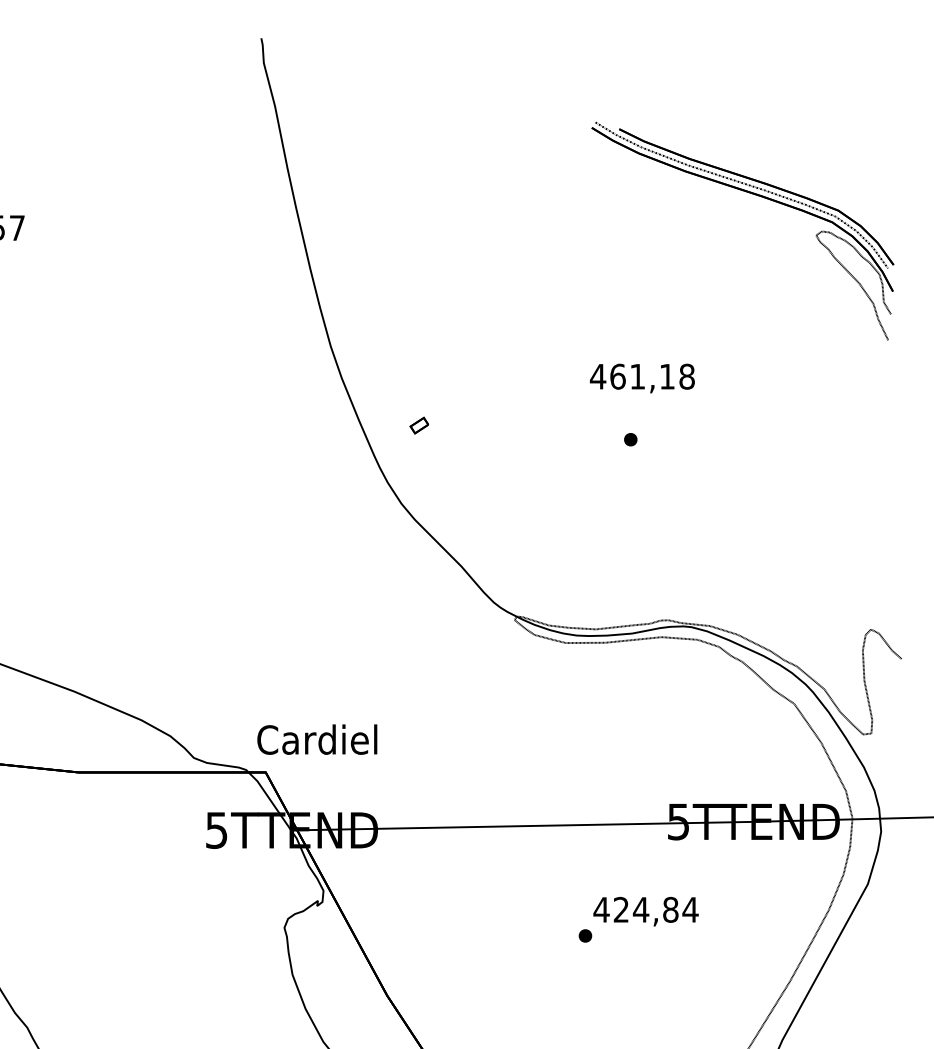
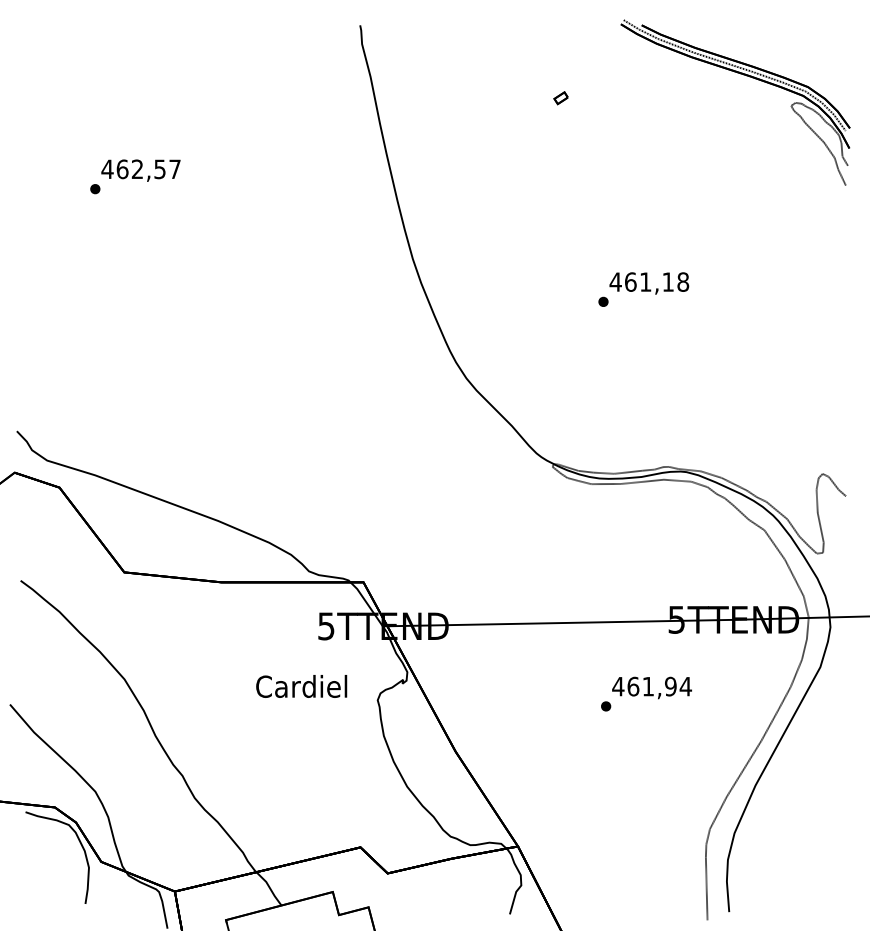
part: (753, 195) -> (743, 75), moved
part: (418, 425) -> (560, 98), moved
part: (630, 439) -> (603, 301), moved
text: (317, 739) -> (301, 686), moved
text: (645, 909) -> (651, 686), 424,84 -> 461,94

